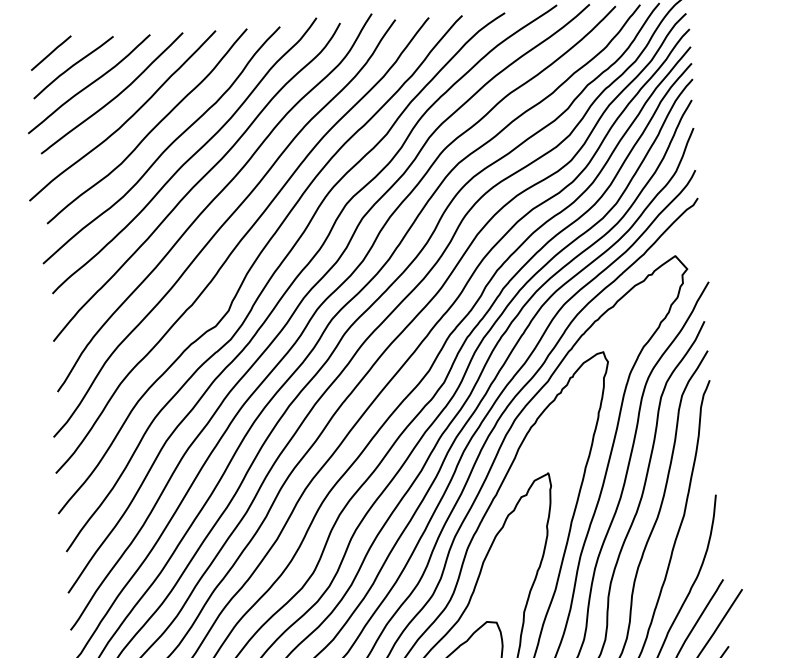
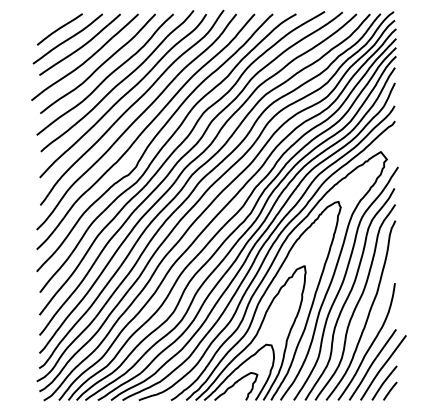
line: (49, 52) -> (47, 20), removed

